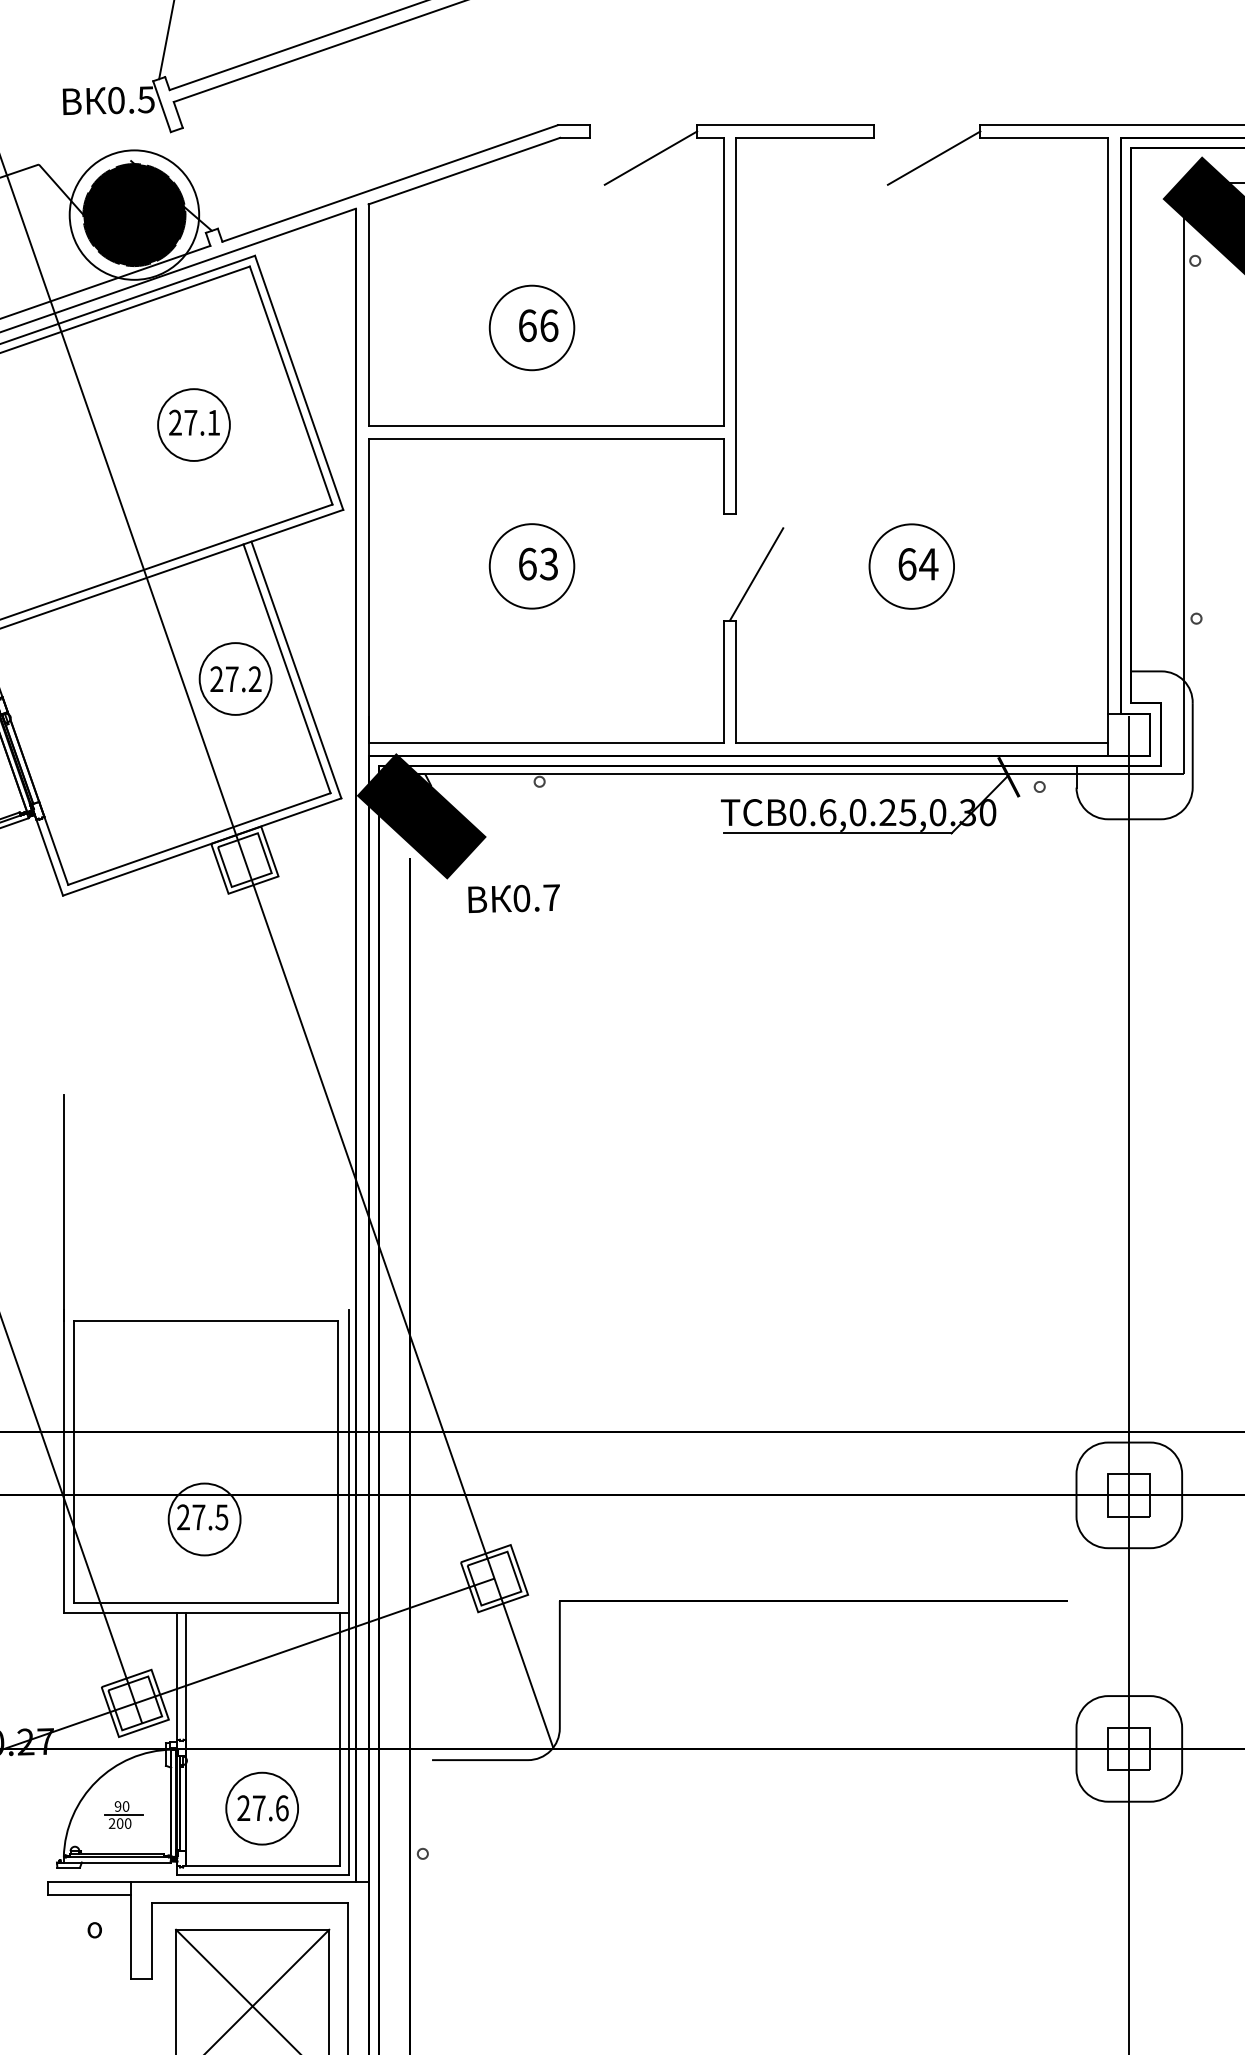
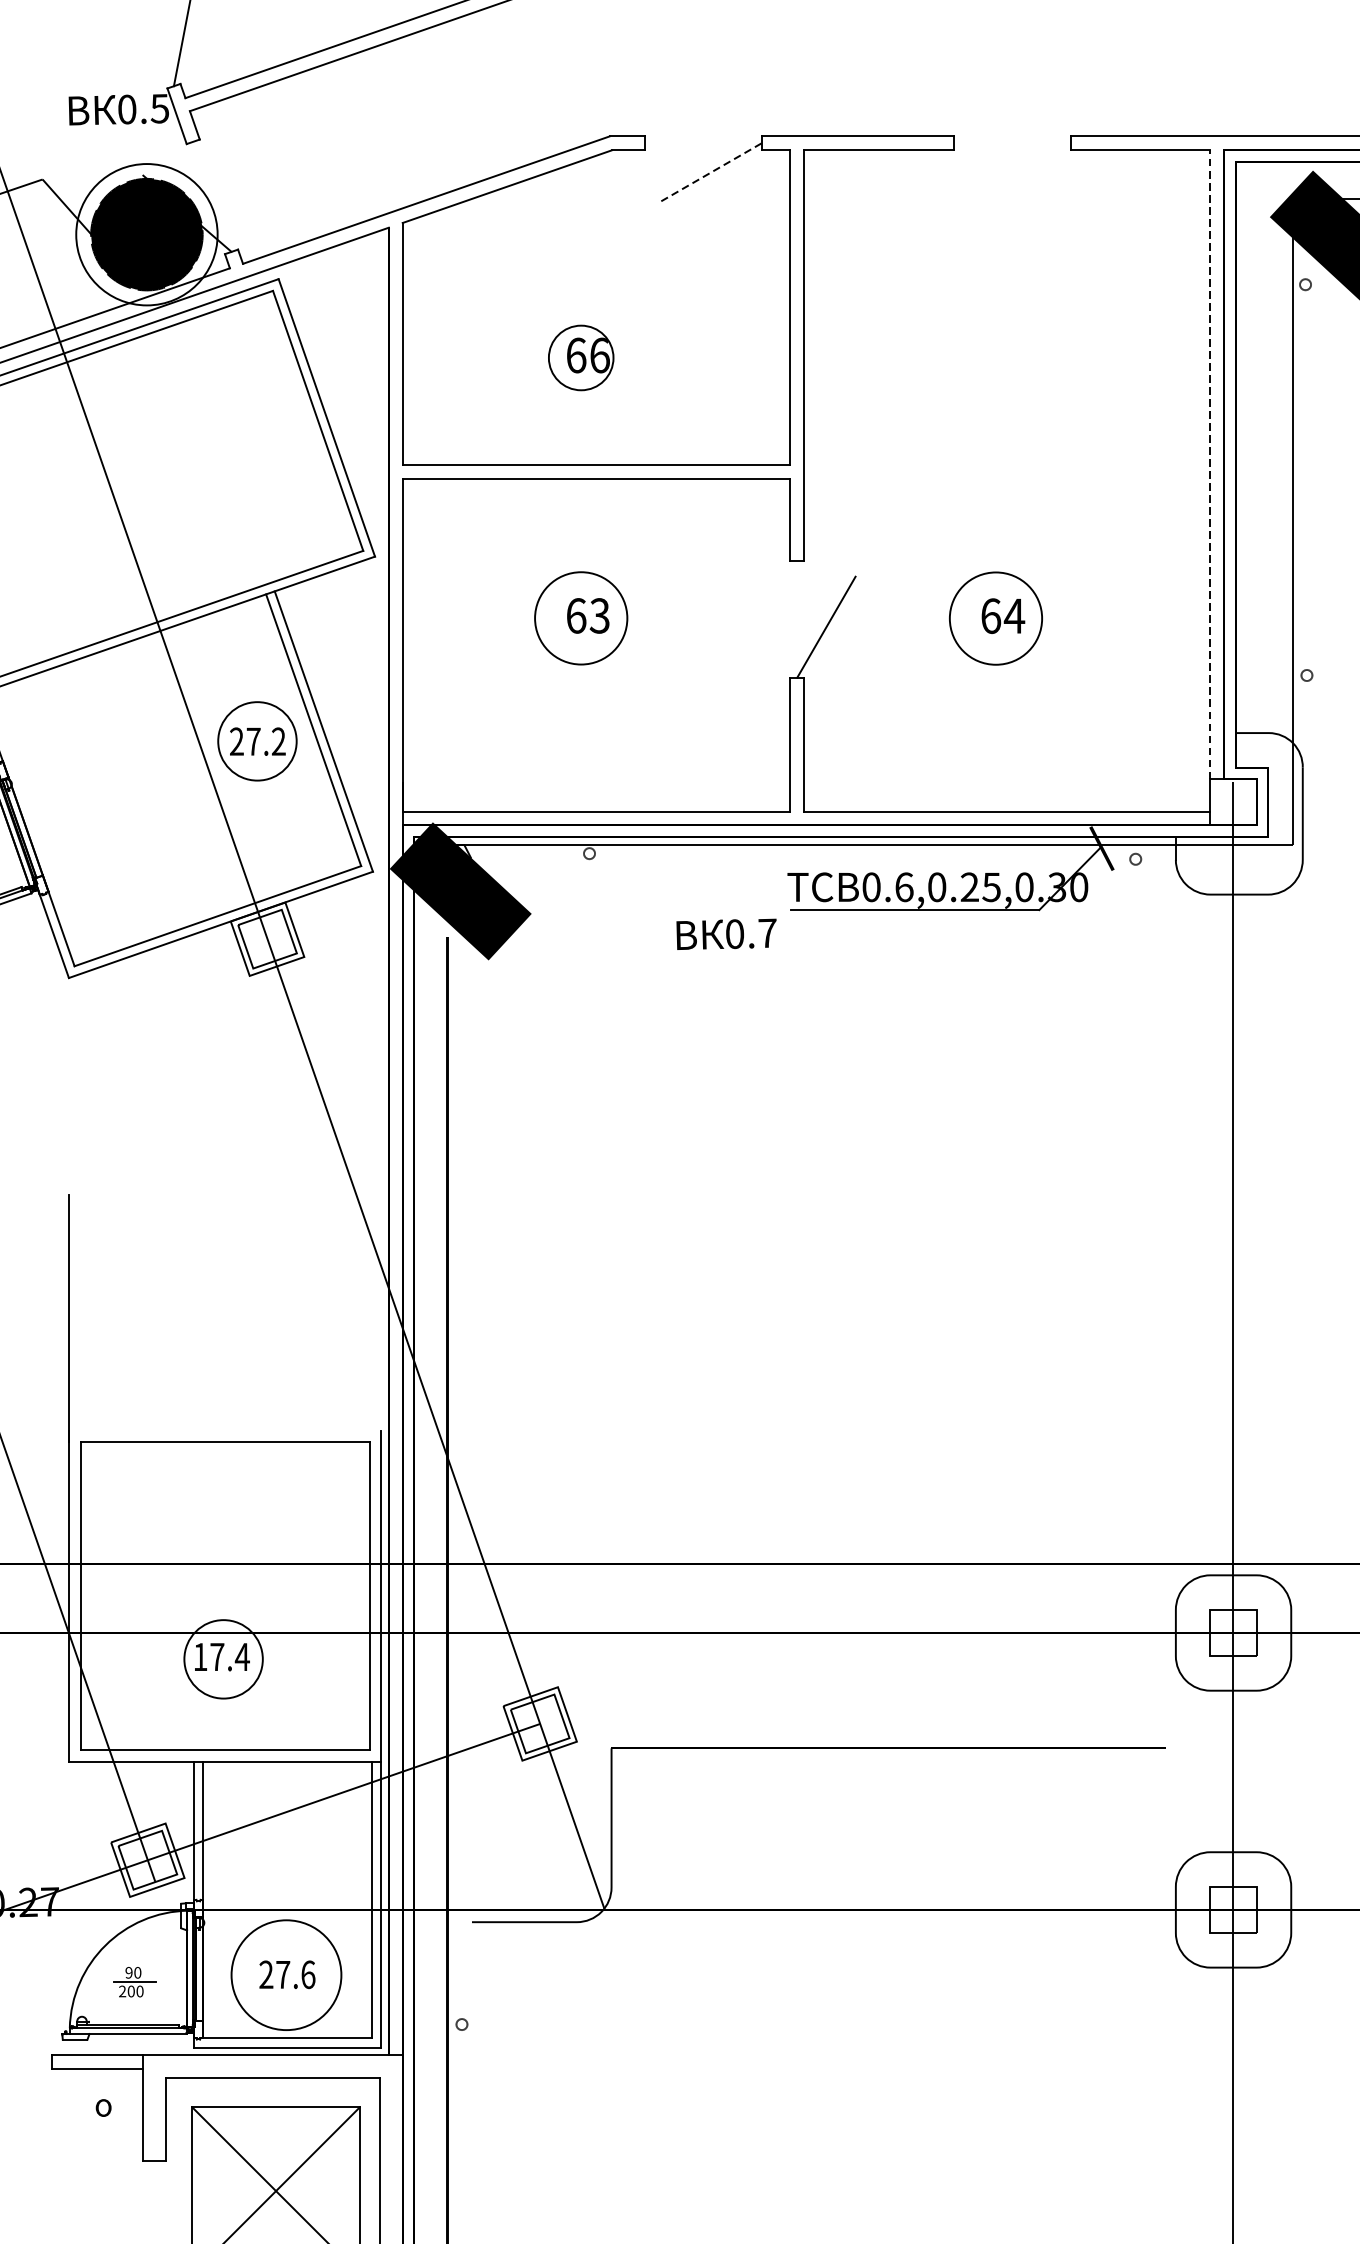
line: (933, 157) -> (1019, 171), removed
line: (650, 158) -> (710, 172), solid -> dashed
circle: (531, 327) -> (580, 357), size x0.7
part: (193, 424) -> (211, 463), removed
line: (1108, 425) -> (1210, 464), solid -> dashed
text: (513, 898) -> (725, 934), moved
text: (202, 1517) -> (221, 1657), 27.5 -> 17.4
circle: (262, 1808) -> (286, 1975), size x1.4

